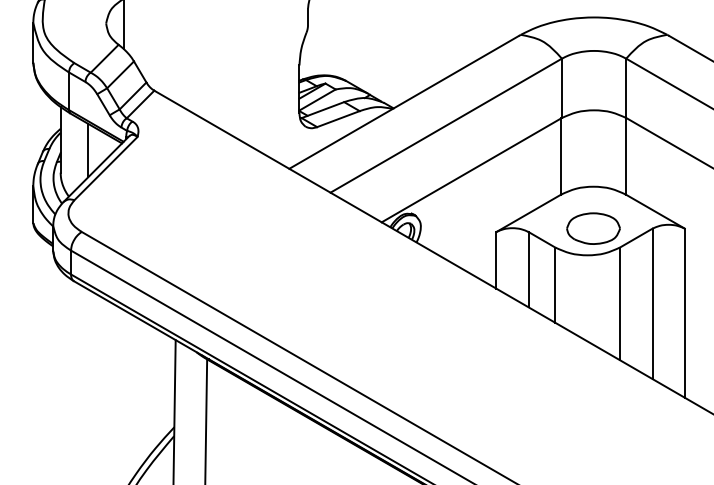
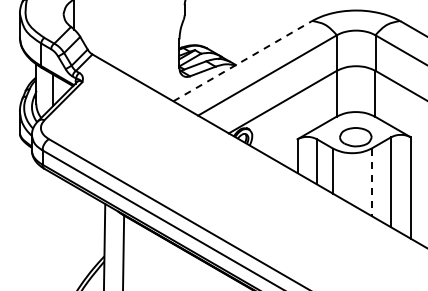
line: (404, 102) -> (242, 61), solid -> dashed
line: (619, 304) -> (371, 182), solid -> dashed

